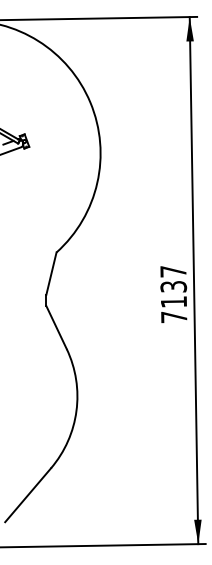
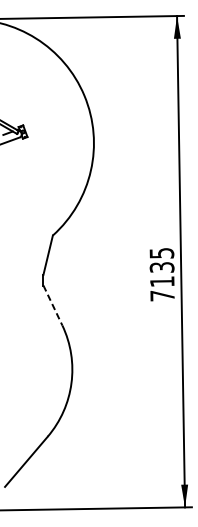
text: (173, 271) -> (161, 253), 7137 -> 7135
line: (56, 327) -> (52, 305), solid -> dashed

